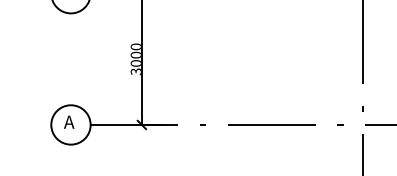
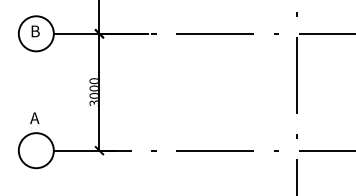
text: (68, 121) -> (34, 117), moved

